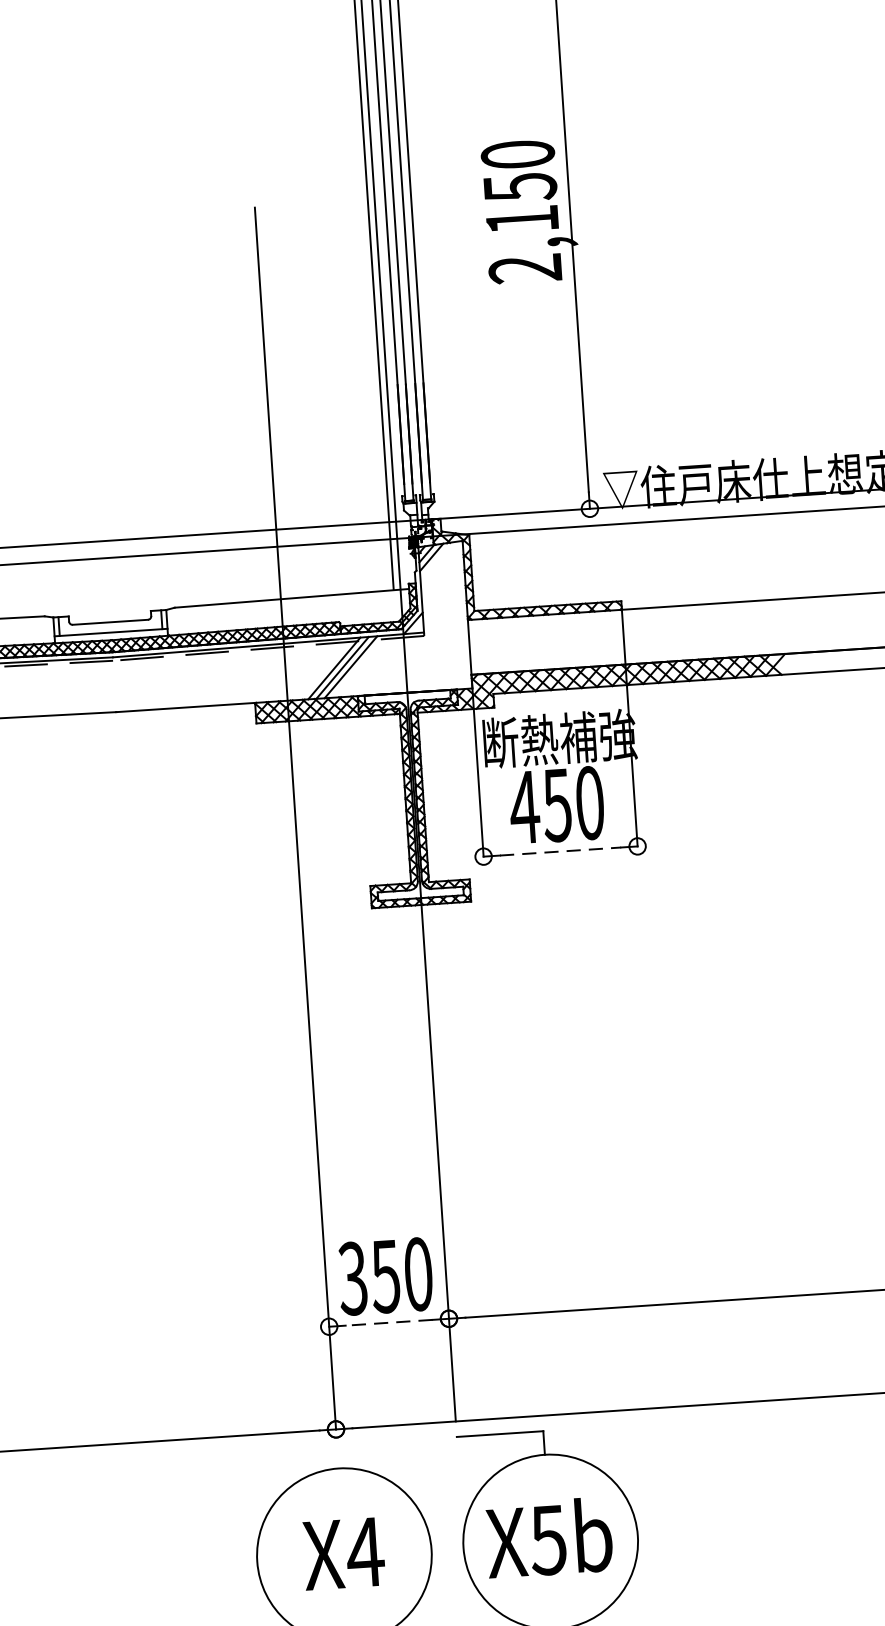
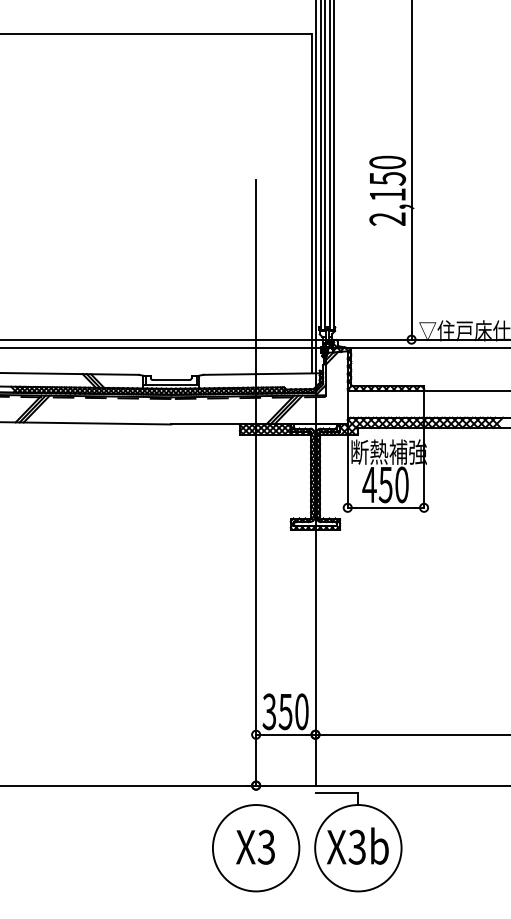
line: (561, 850) -> (386, 507), dashed -> solid
line: (388, 1322) -> (285, 734), dashed -> solid
text: (546, 1538) -> (356, 846), X5b -> X3b
text: (365, 1550) -> (266, 846), X4 -> X3

